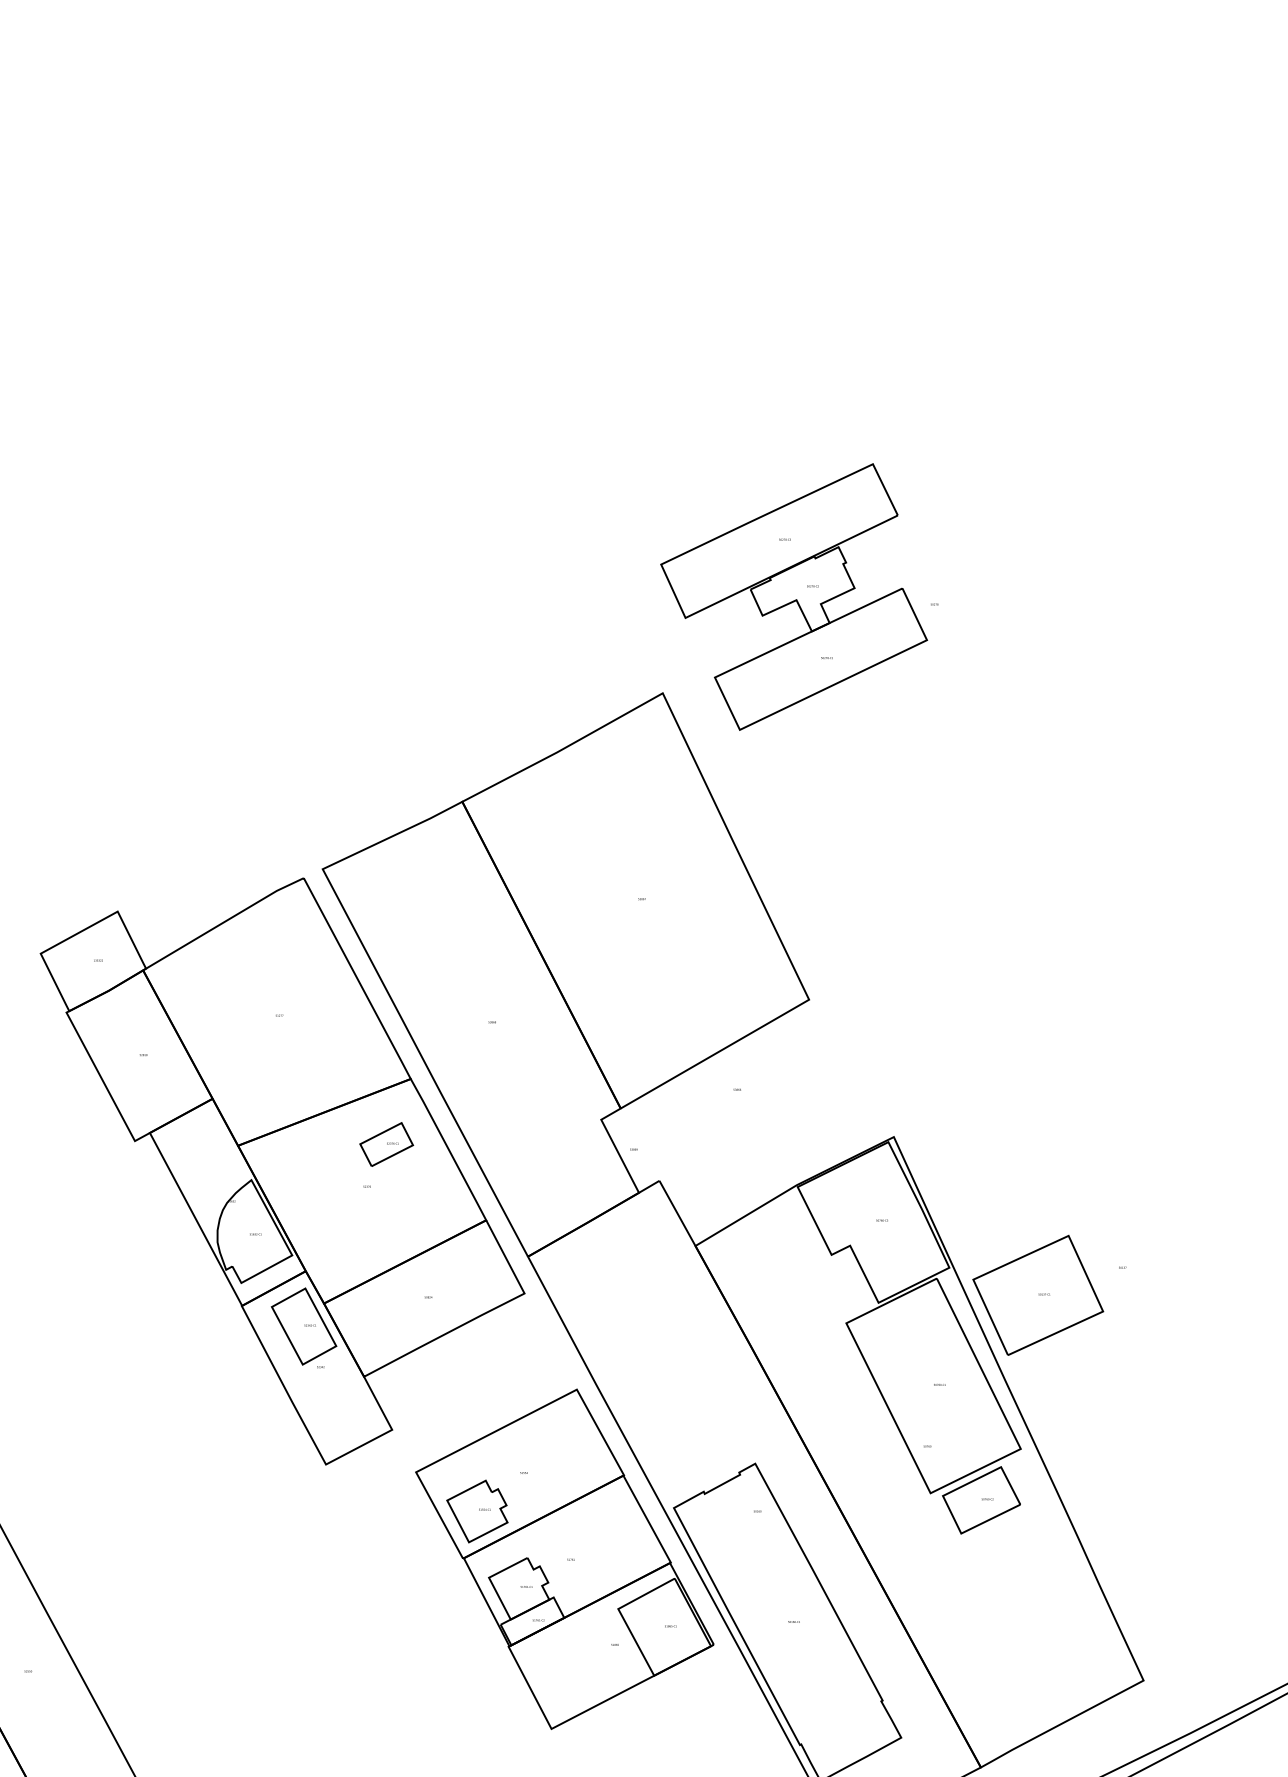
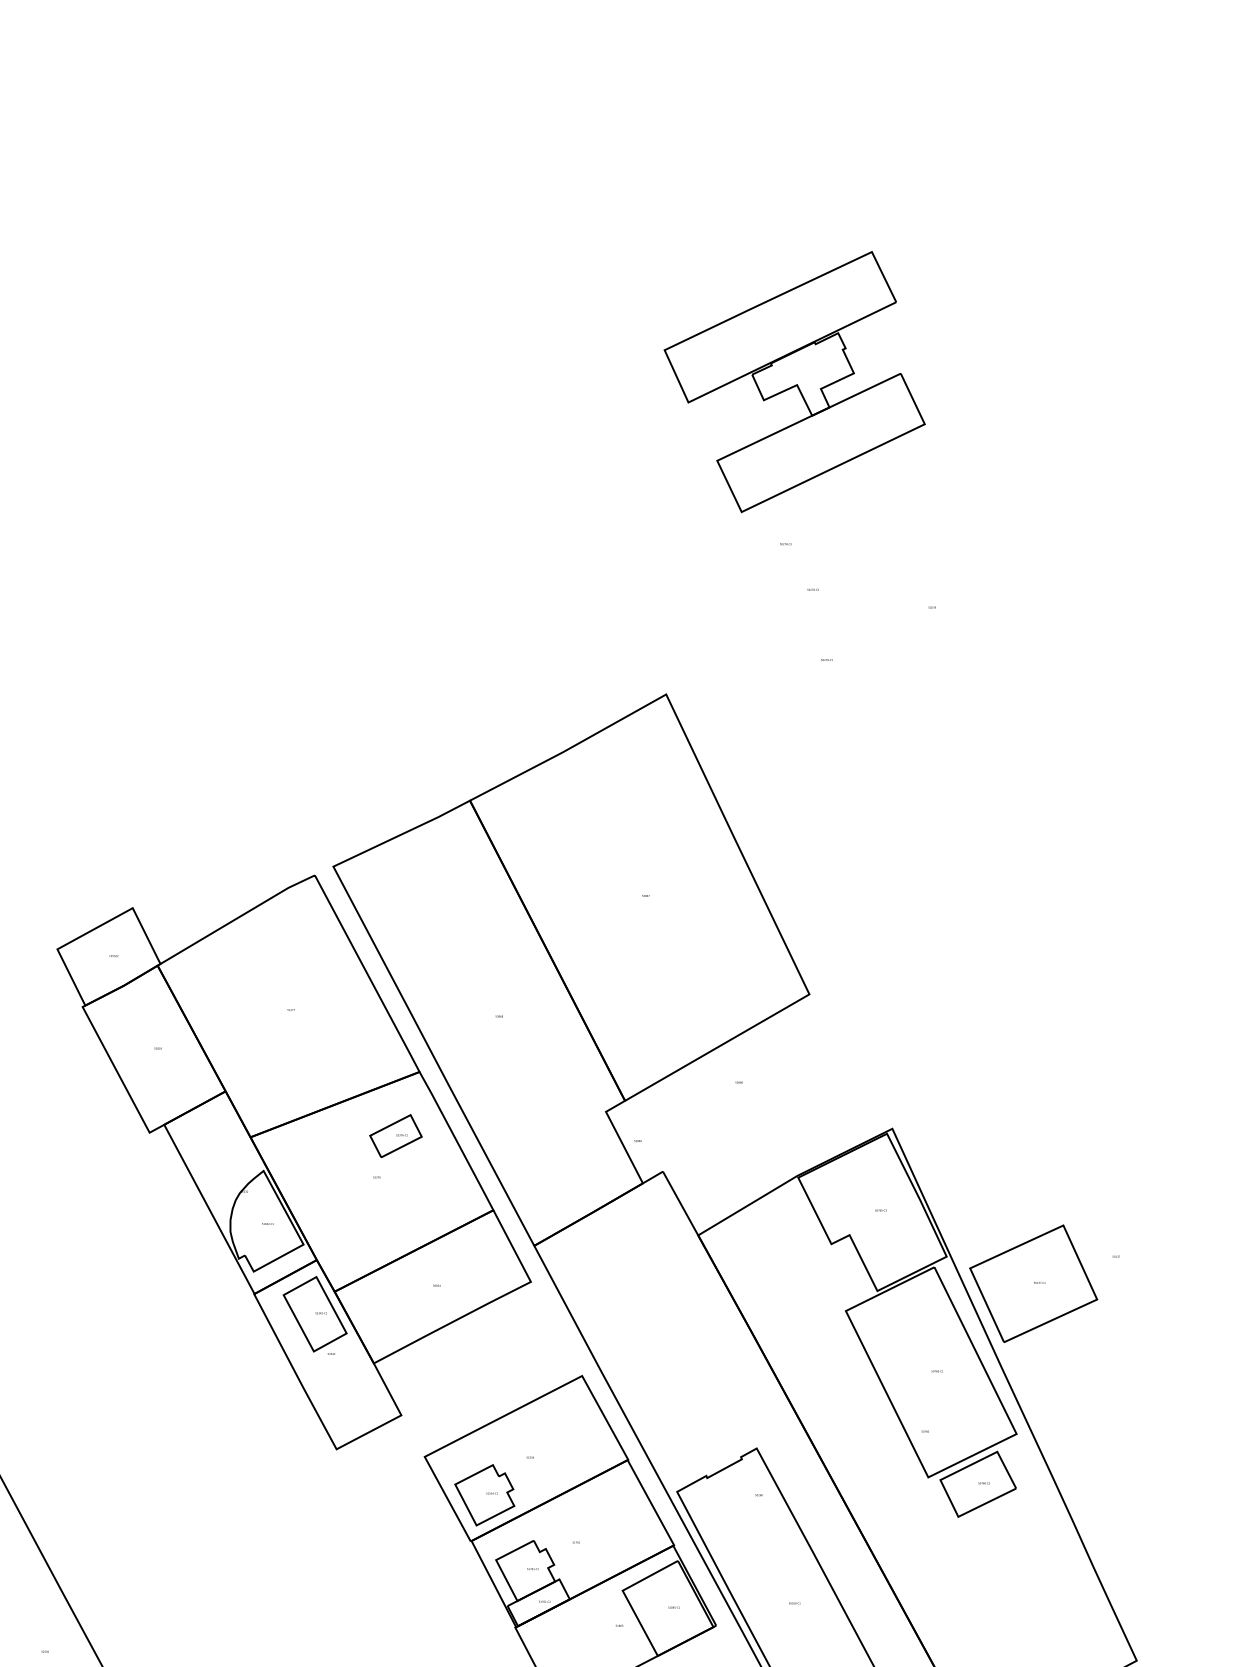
part: (794, 596) -> (795, 381), moved

